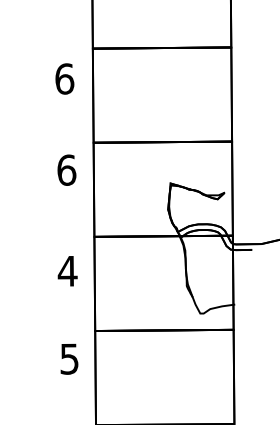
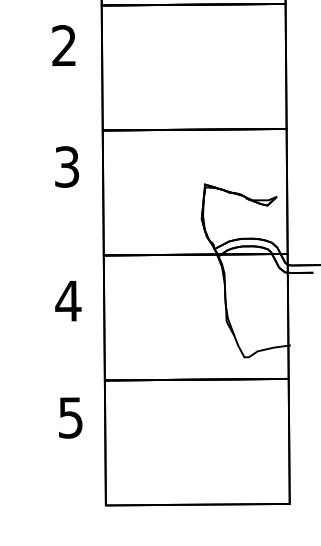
text: (64, 78) -> (64, 45), 6 -> 2
text: (66, 169) -> (66, 165), 6 -> 3

